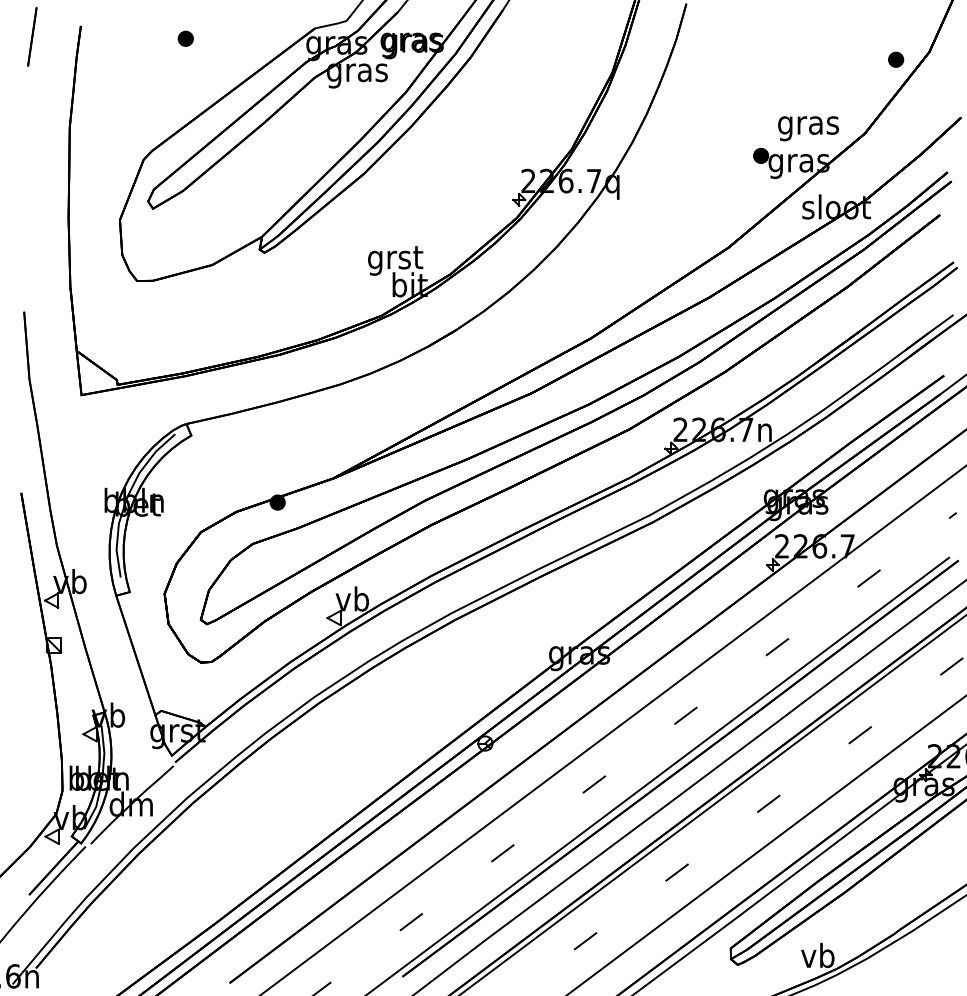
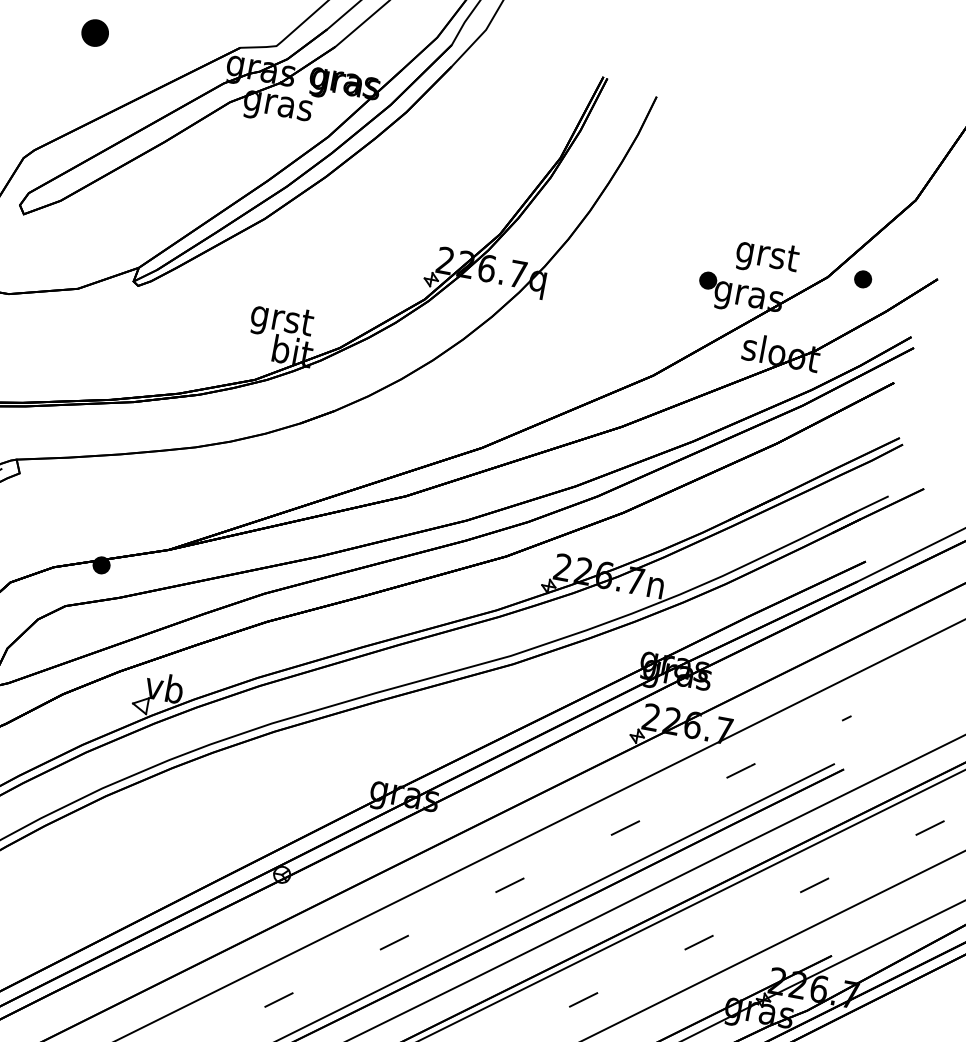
part: (185, 38) -> (94, 32), size x1.6
part: (896, 59) -> (863, 279), moved
text: (808, 126) -> (766, 257), gras -> grst

